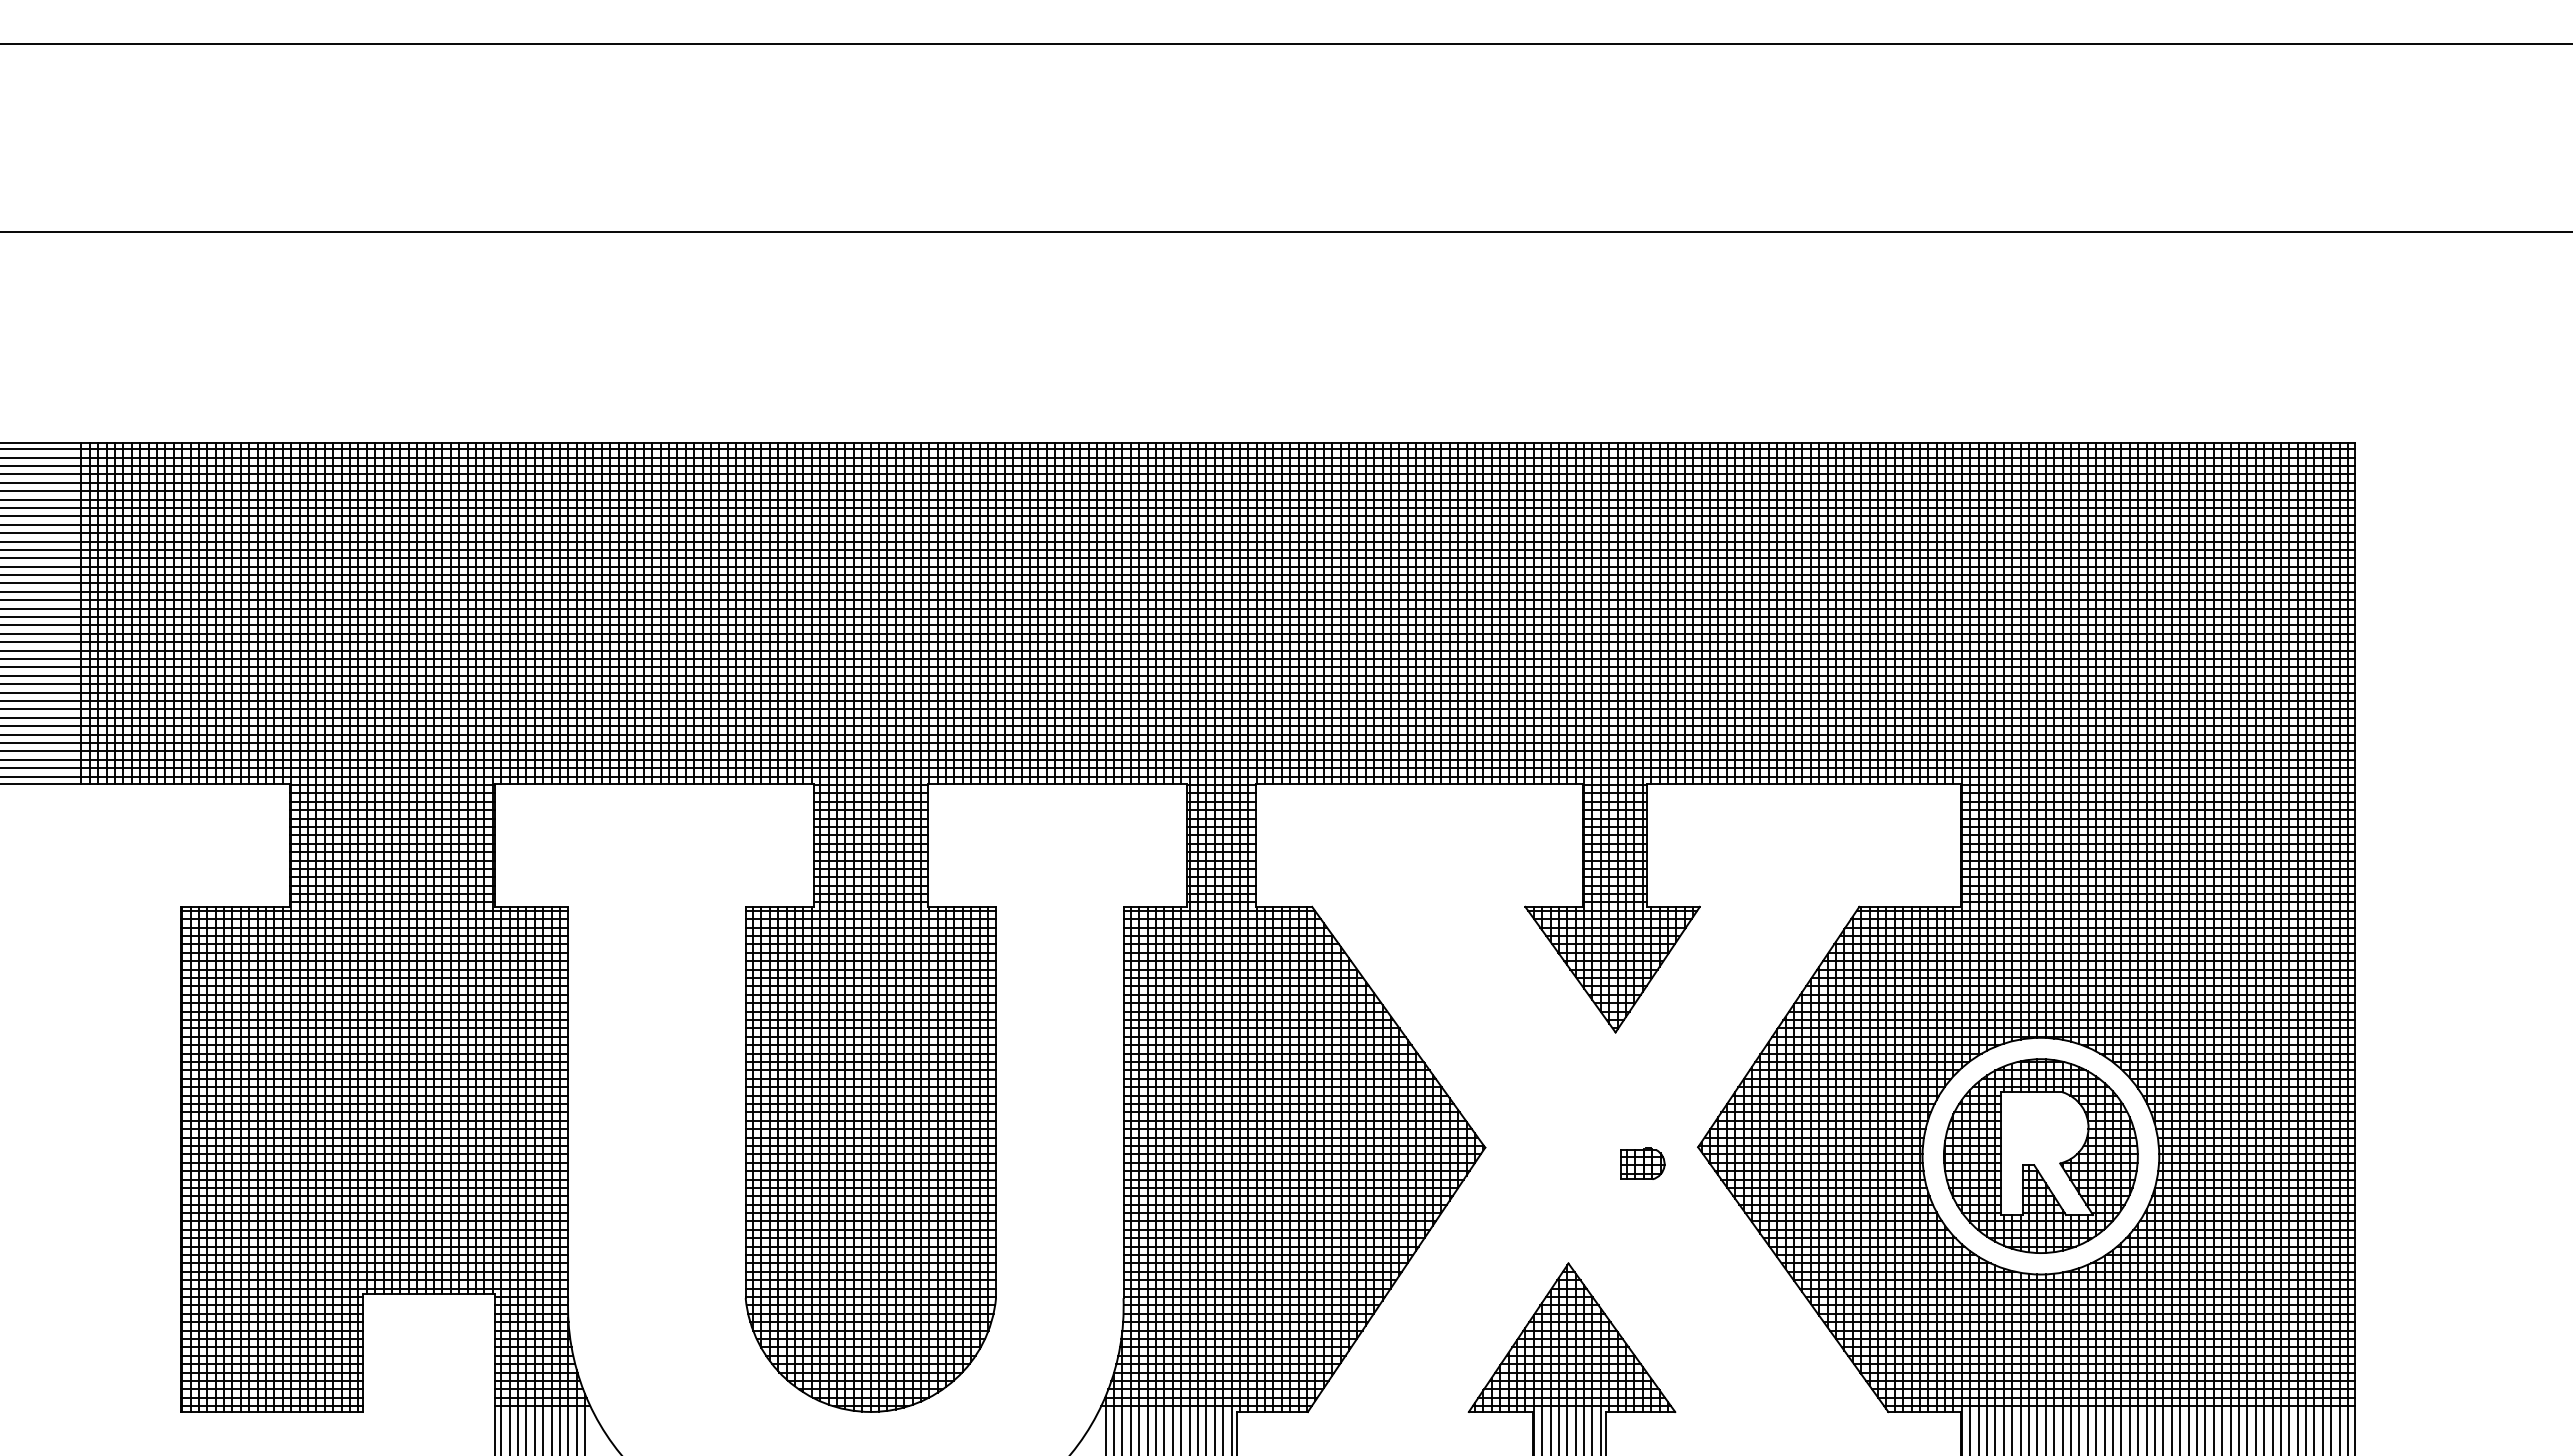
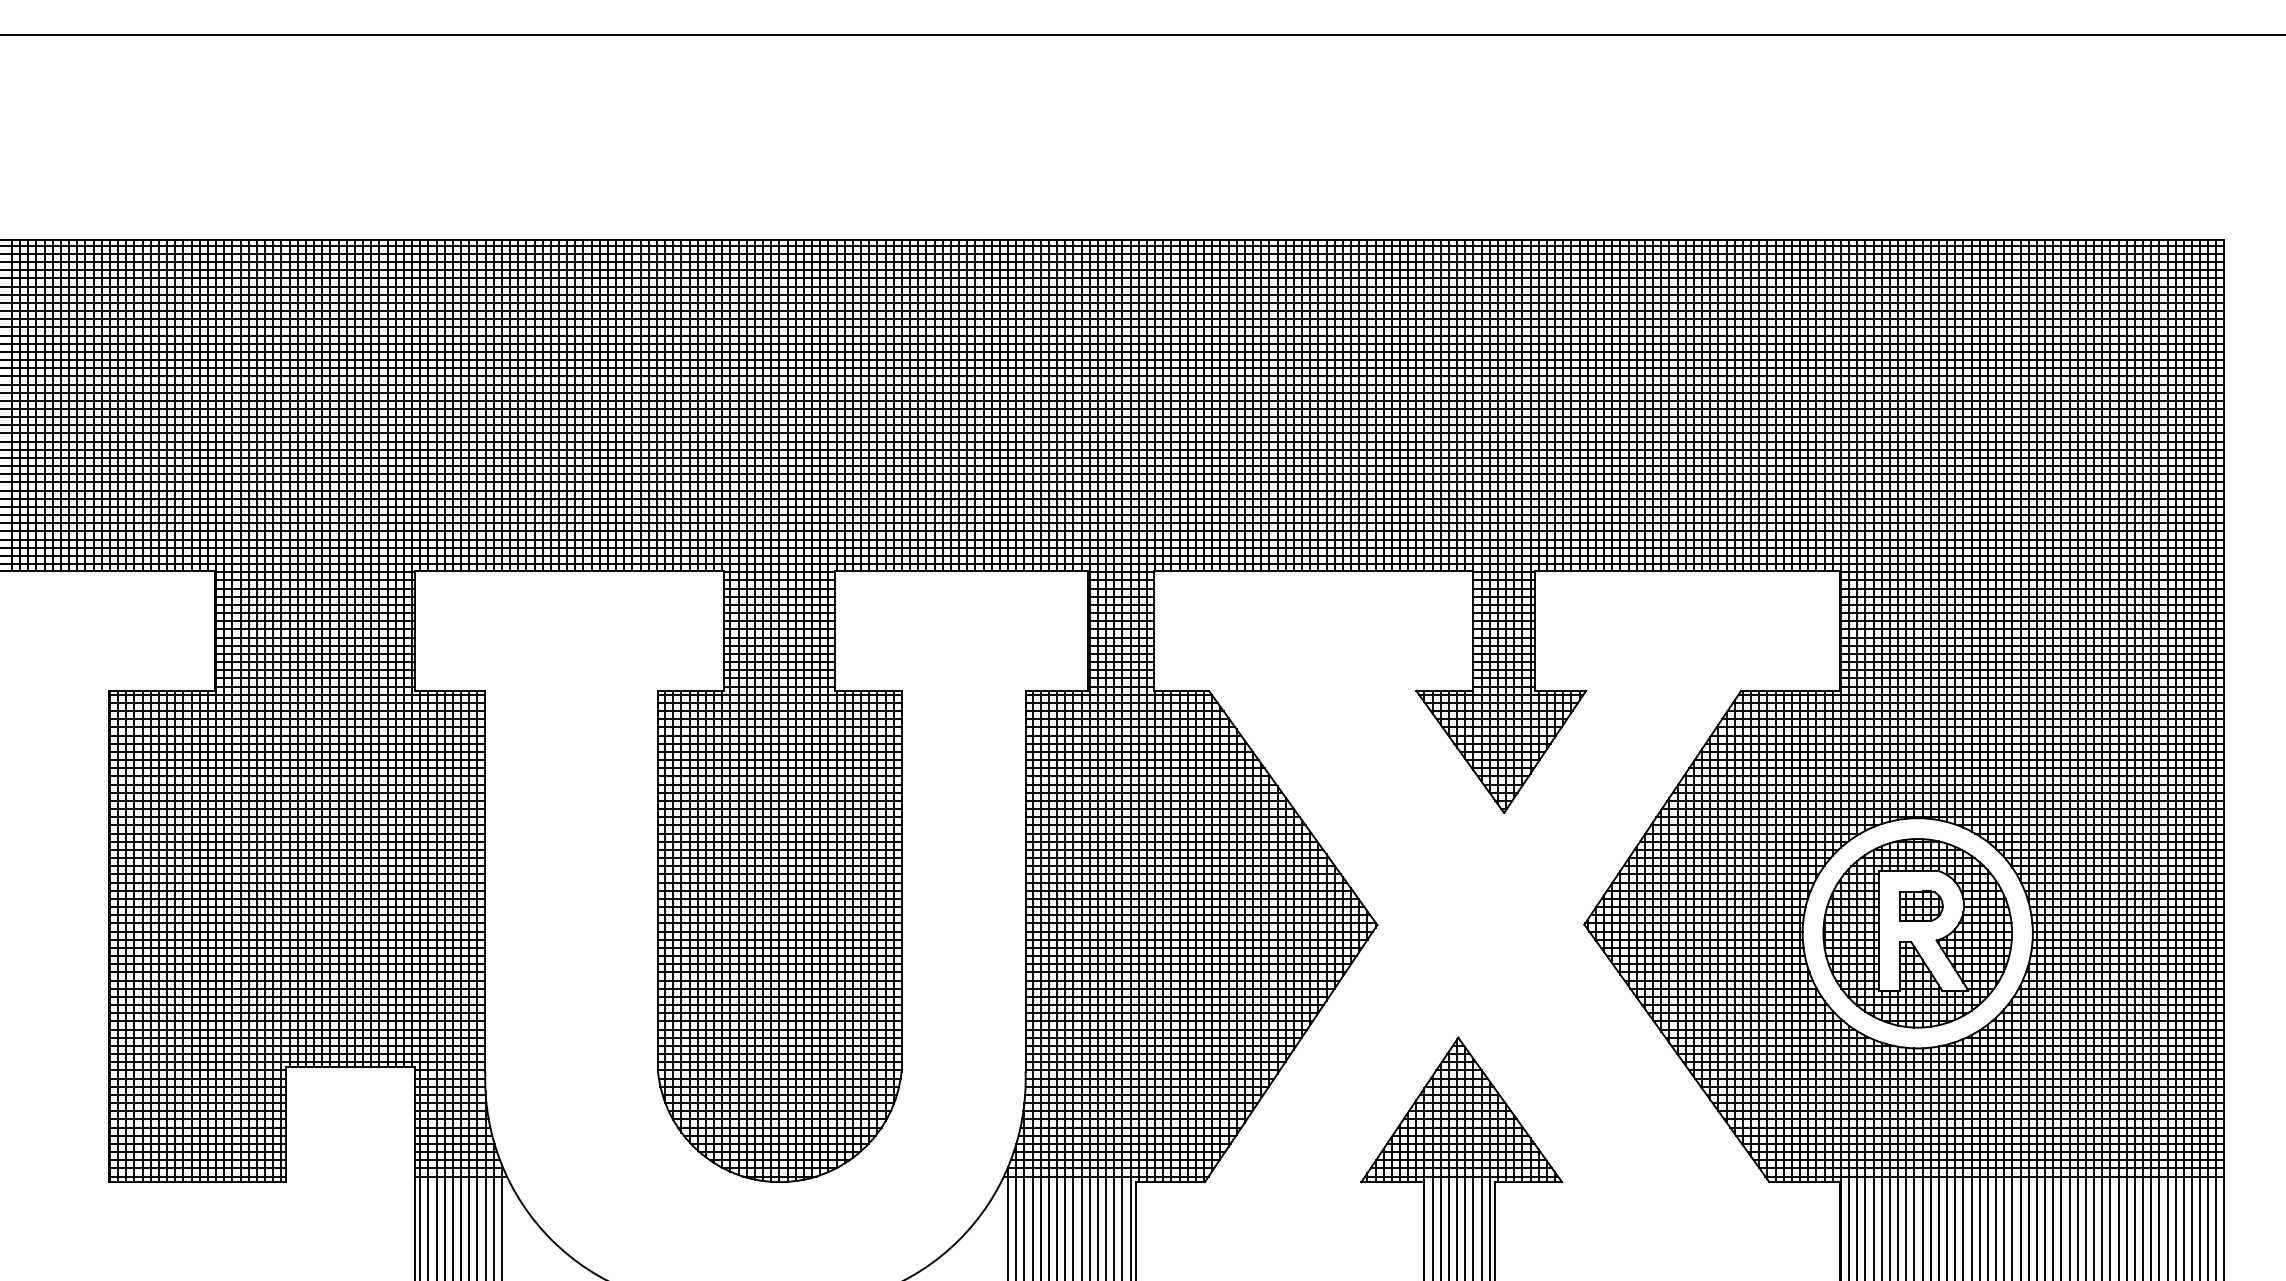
part: (1642, 1163) -> (1921, 905), moved

